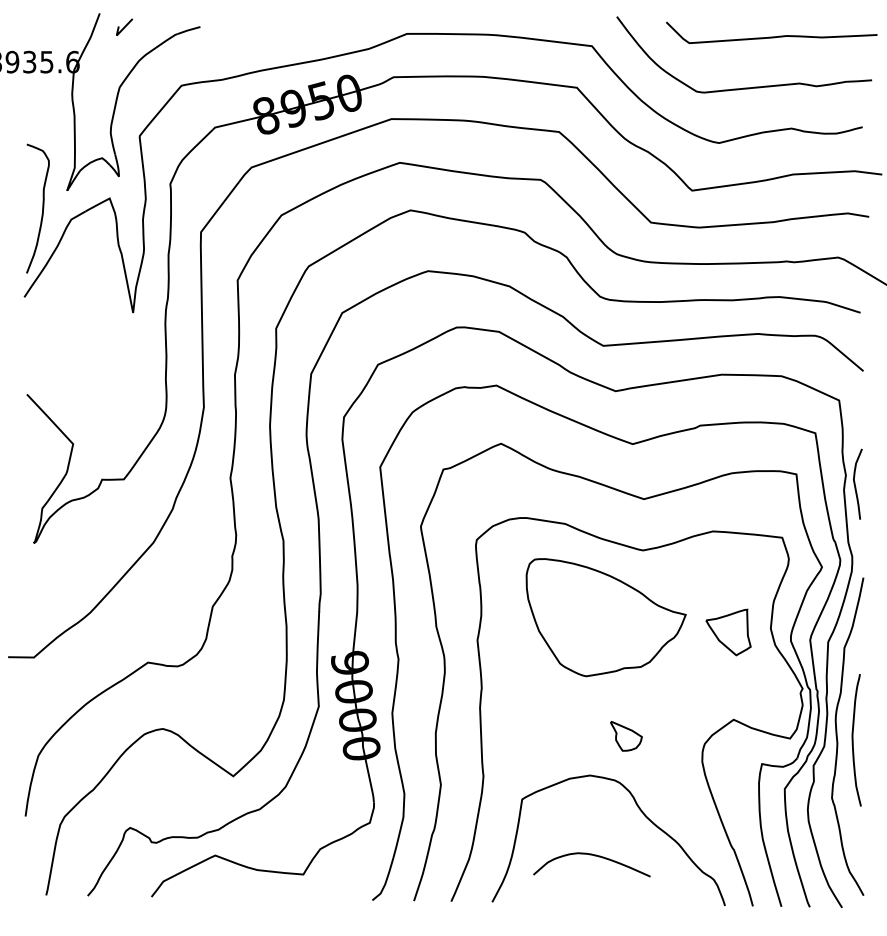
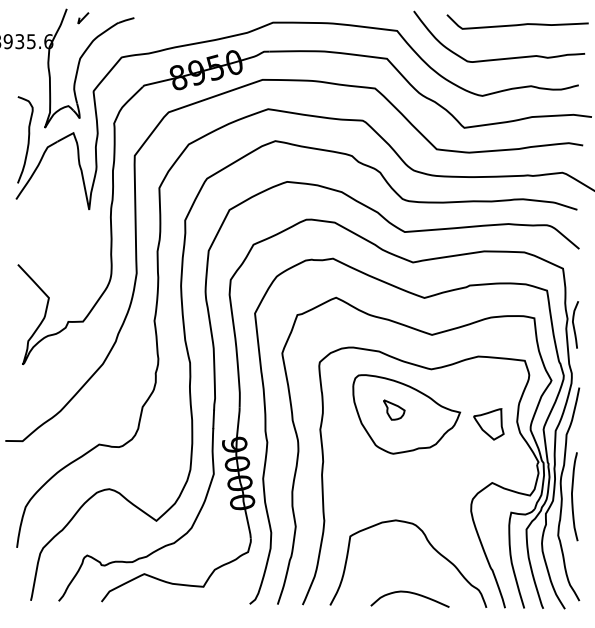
part: (626, 735) -> (394, 409), moved
curve: (591, 856) -> (409, 593), moved

